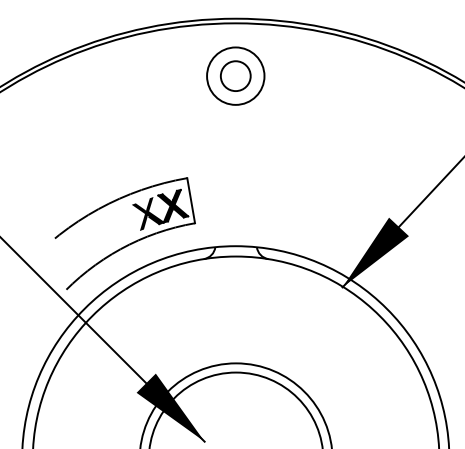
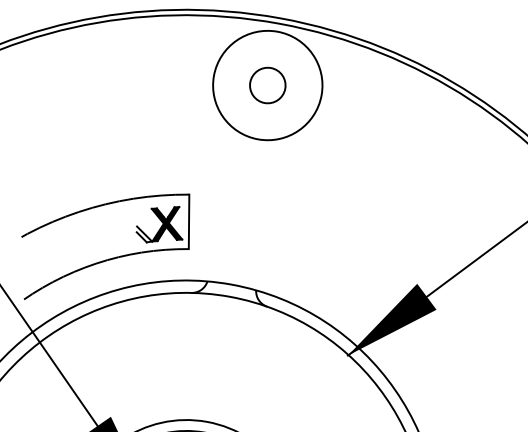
circle: (235, 75) -> (267, 84), size x1.6
fill: (147, 213) -> (135, 227), removed

